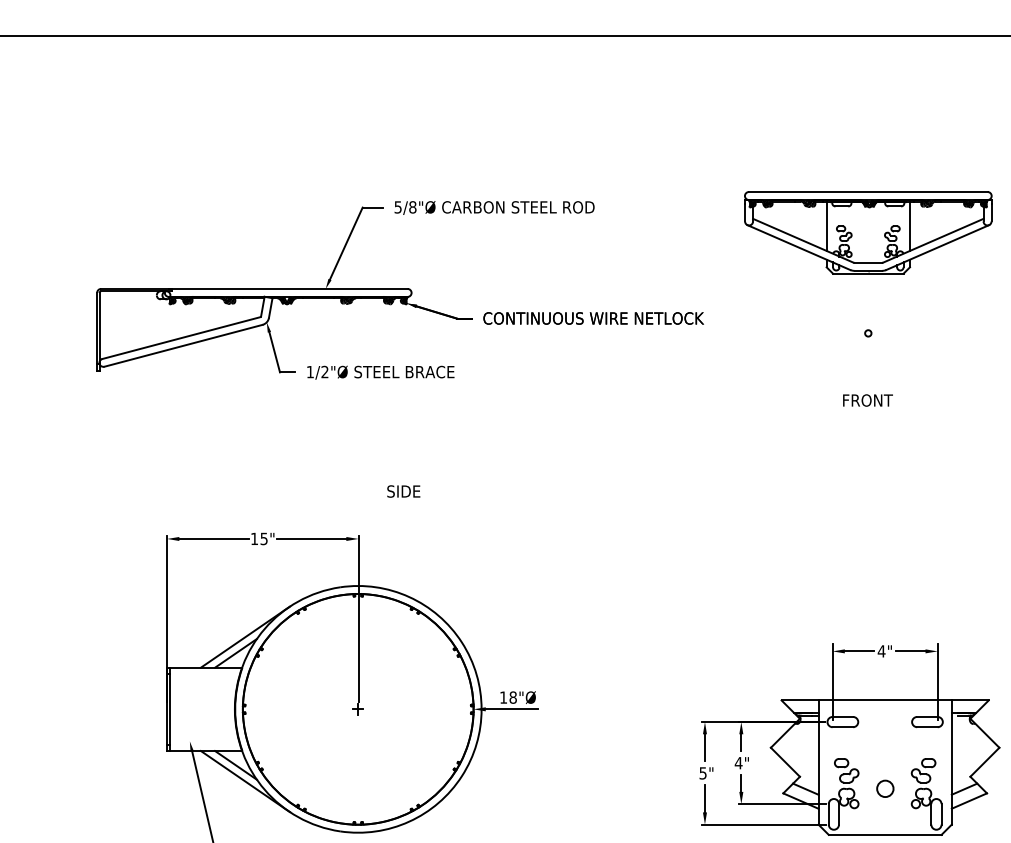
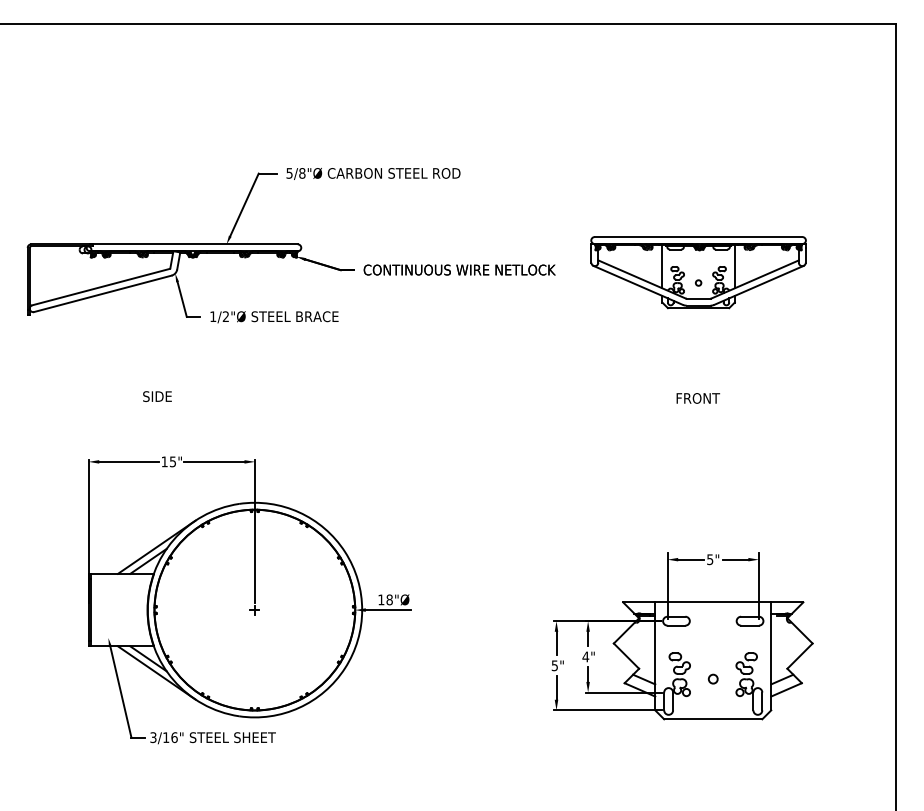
part: (868, 232) -> (698, 272), moved
text: (868, 400) -> (698, 398), moved
text: (403, 491) -> (157, 396), moved
text: (880, 651) -> (709, 559), 4" -> 5"
circle: (884, 787) -> (712, 678), size x0.62

